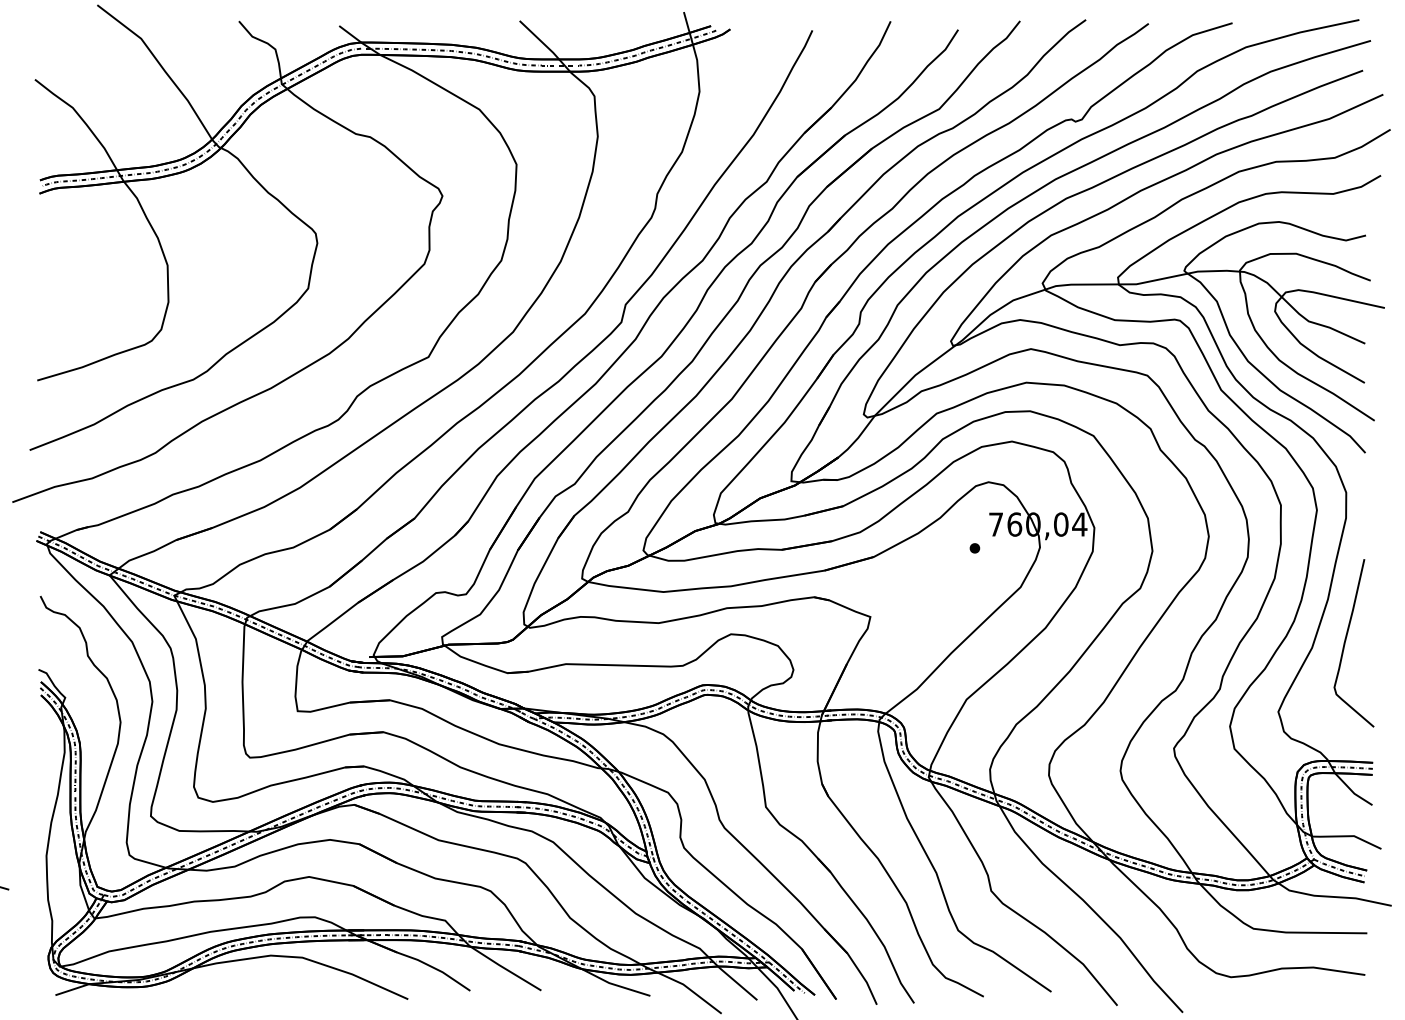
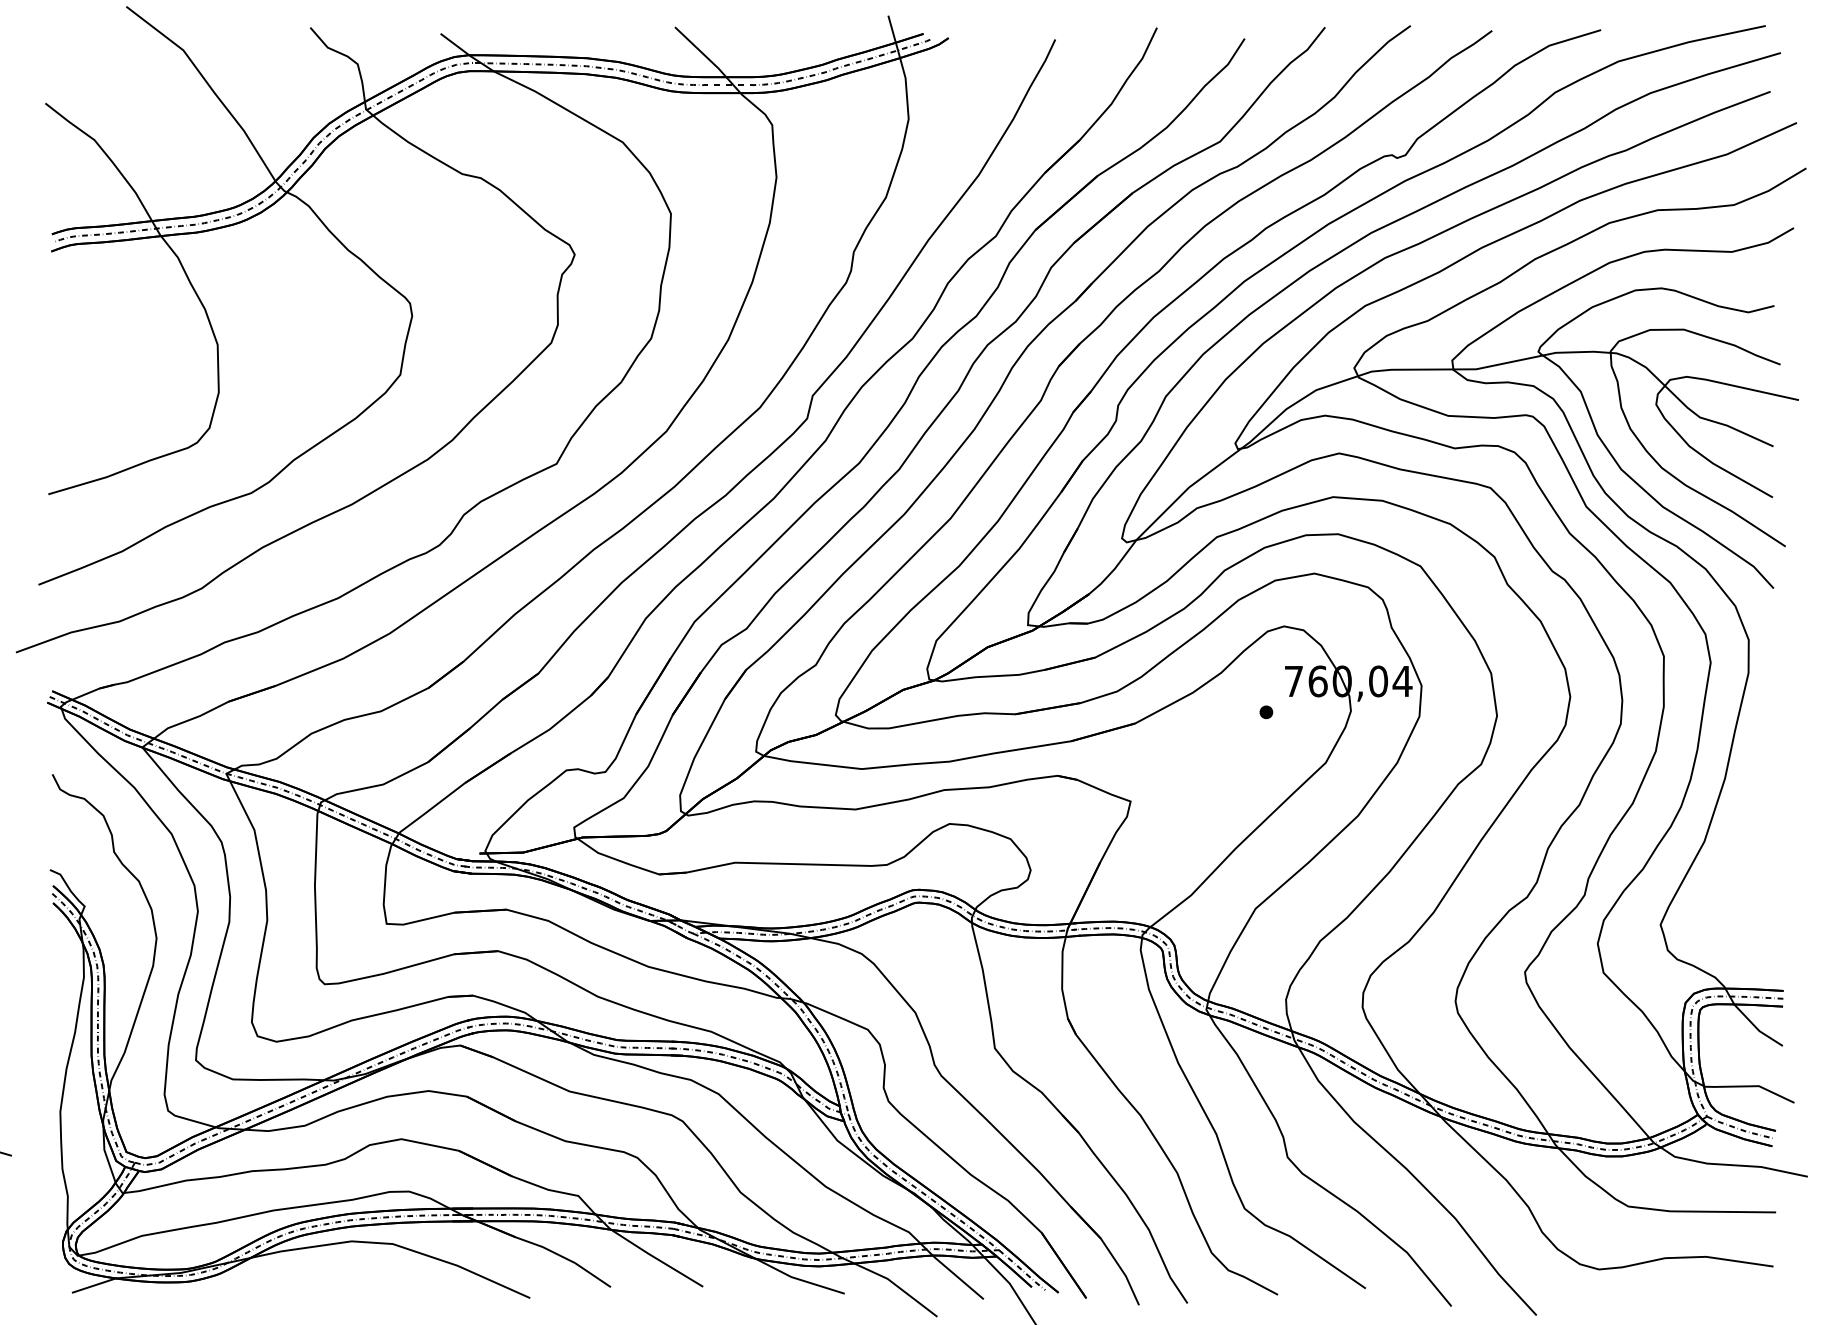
curve: (1346, 641) -> (1748, 833), removed

